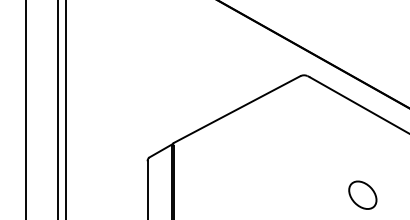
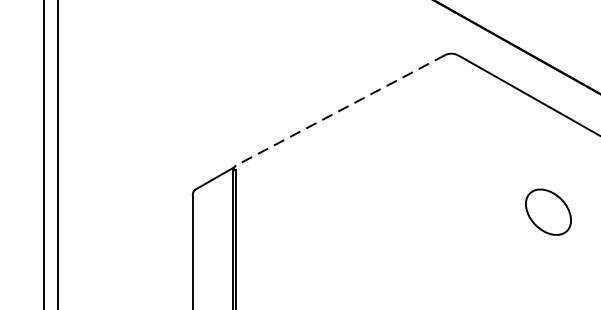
line: (236, 109) -> (339, 110), solid -> dashed
part: (362, 194) -> (547, 210), moved

